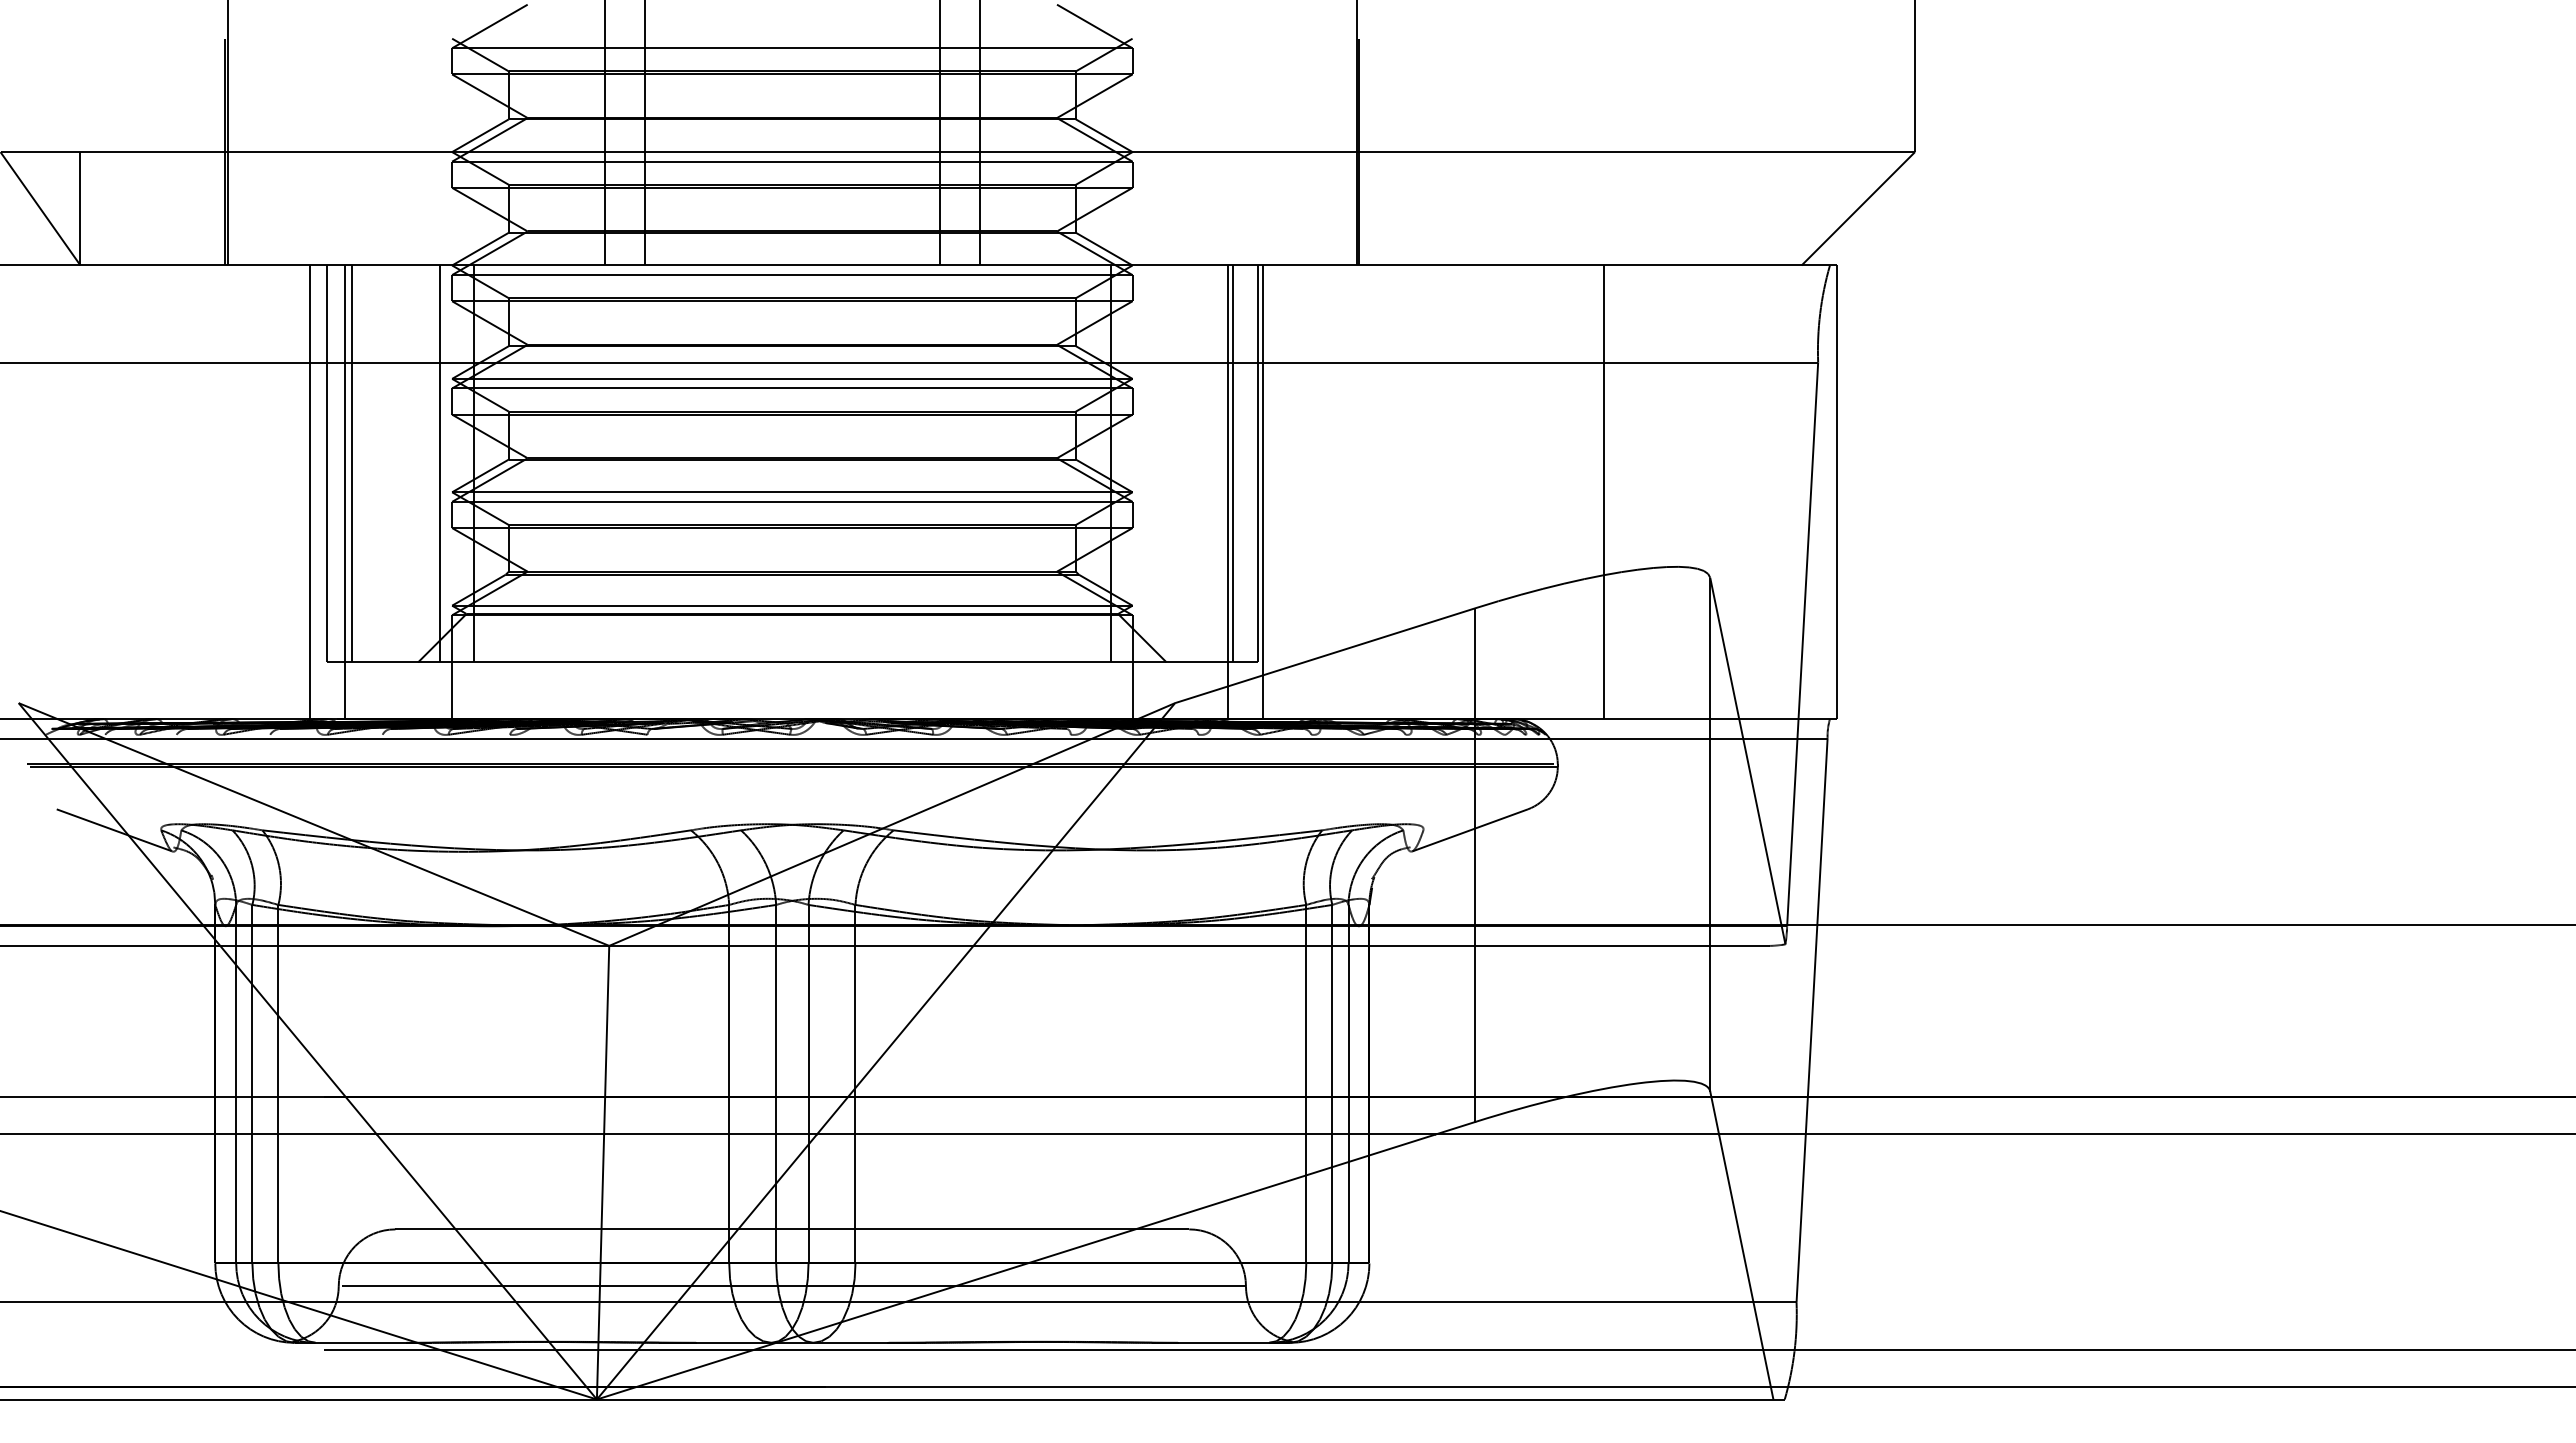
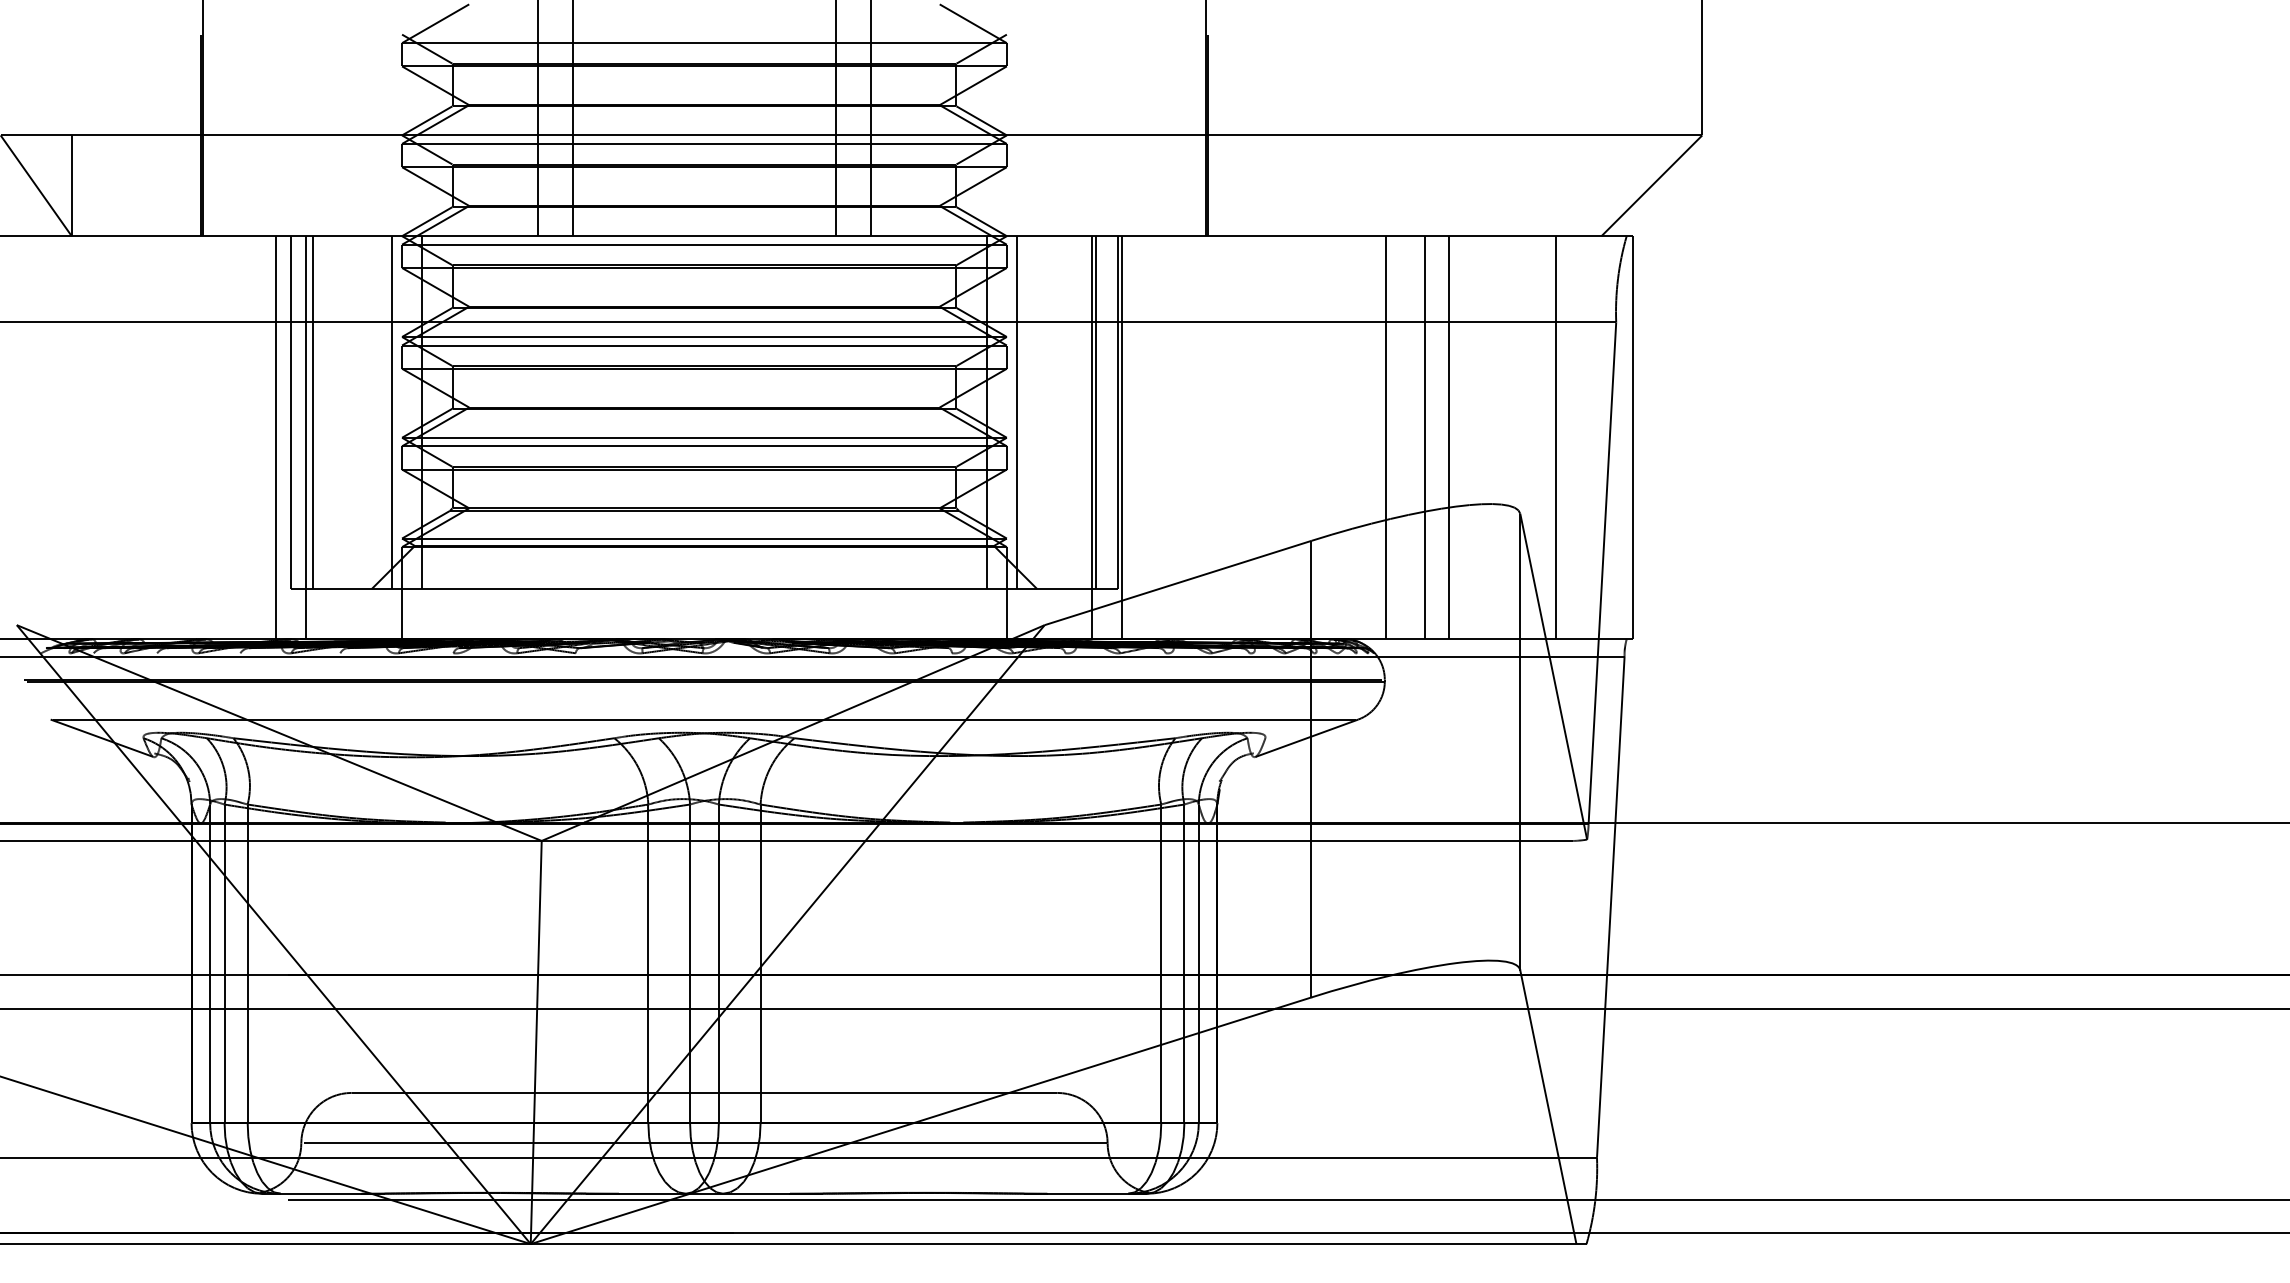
line: (1144, 463) -> (1017, 412), added
line: (1558, 492) -> (1385, 437), added
line: (1629, 492) -> (1448, 437), added
line: (1750, 492) -> (1556, 437), added
line: (792, 809) -> (704, 719), added

